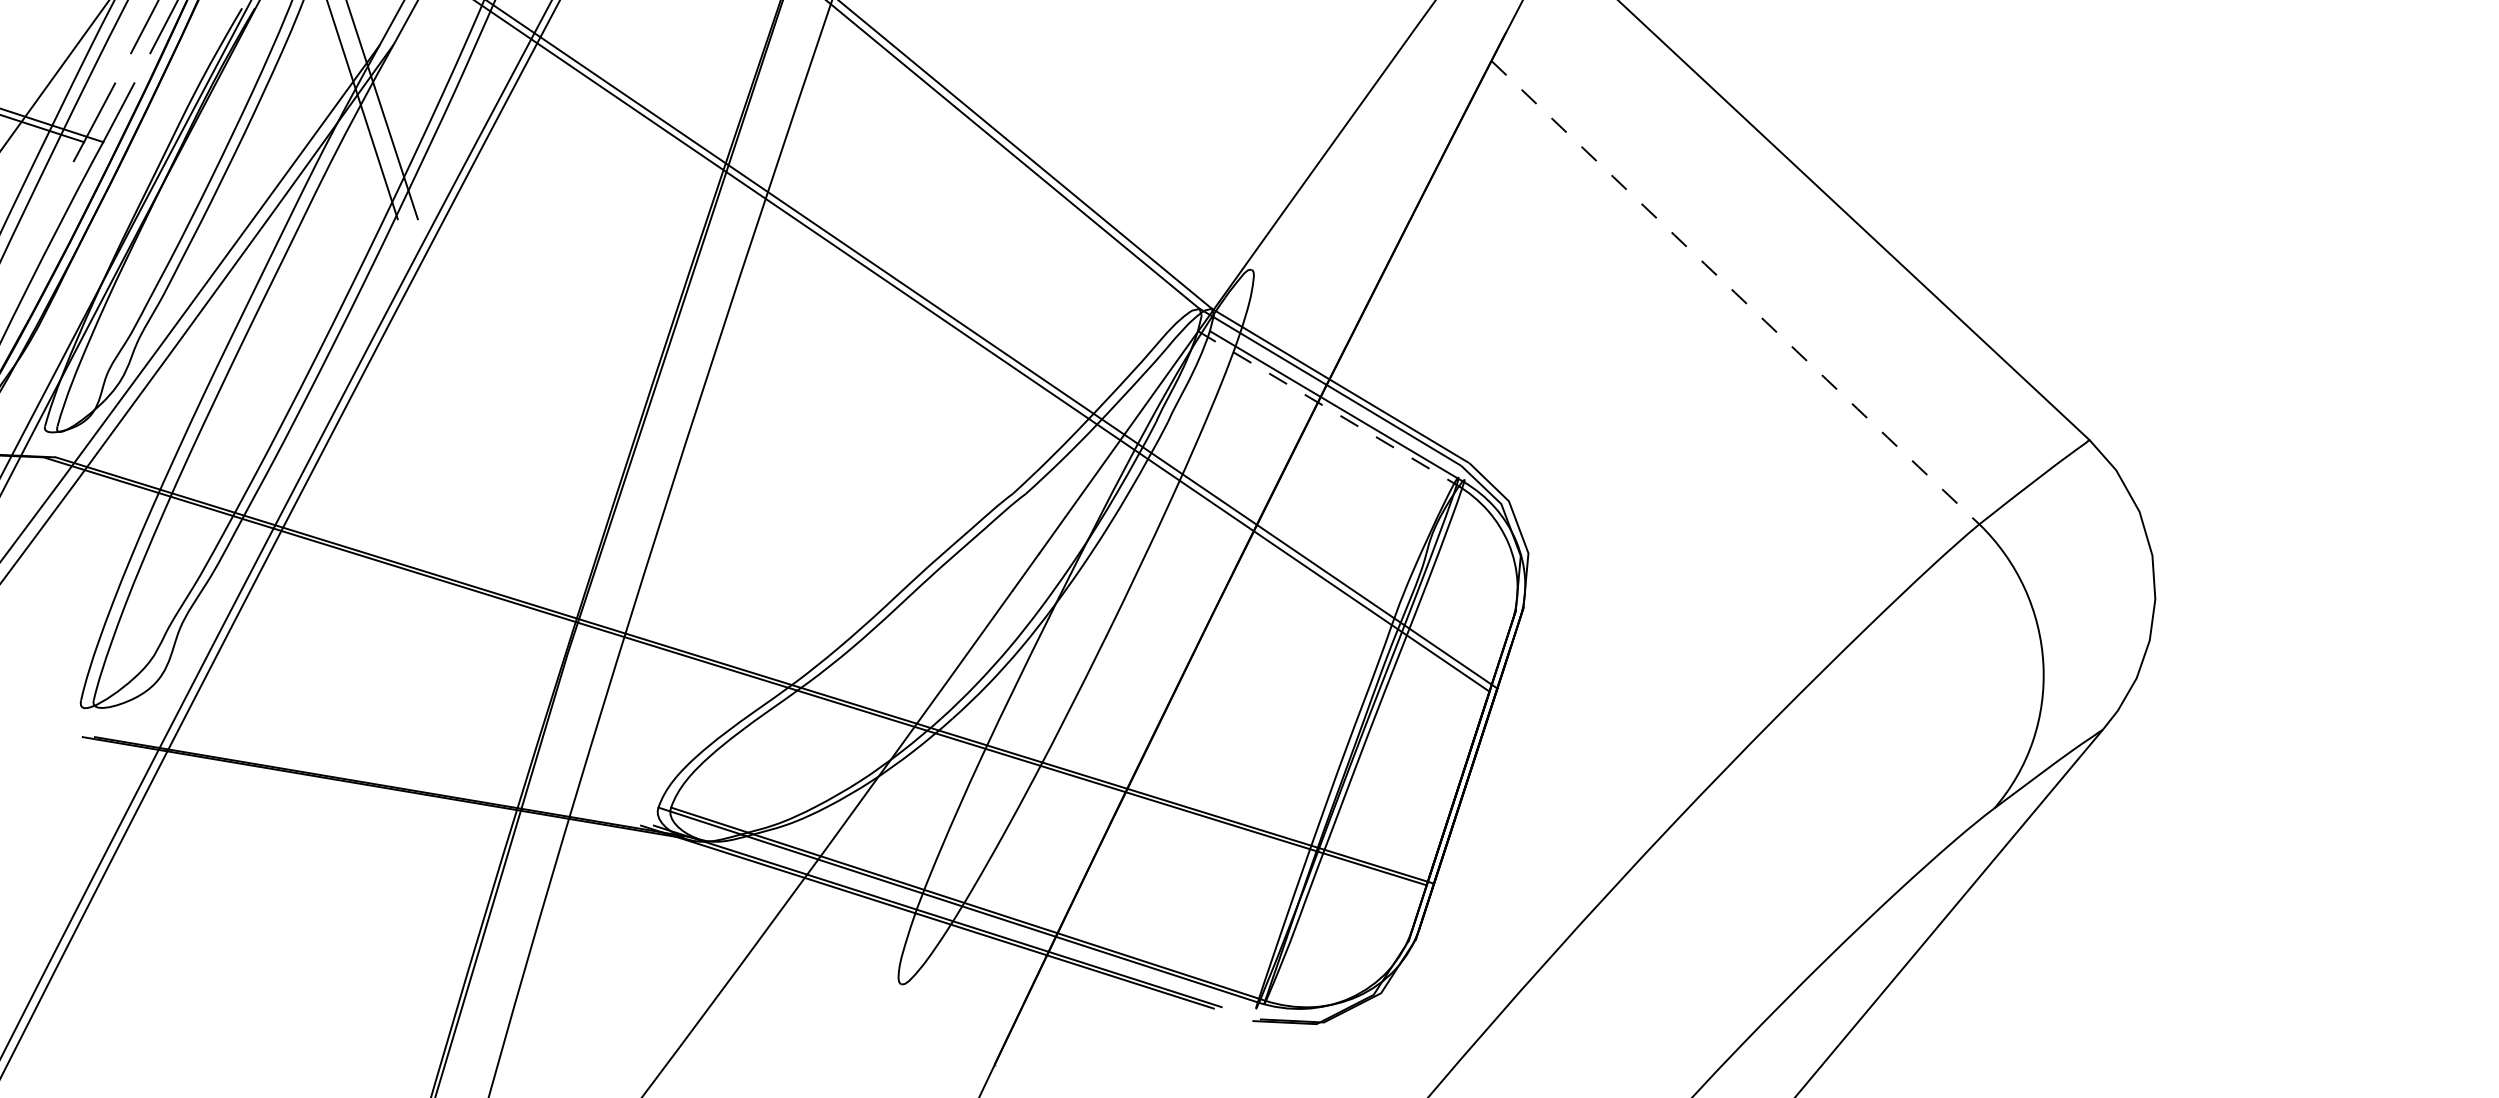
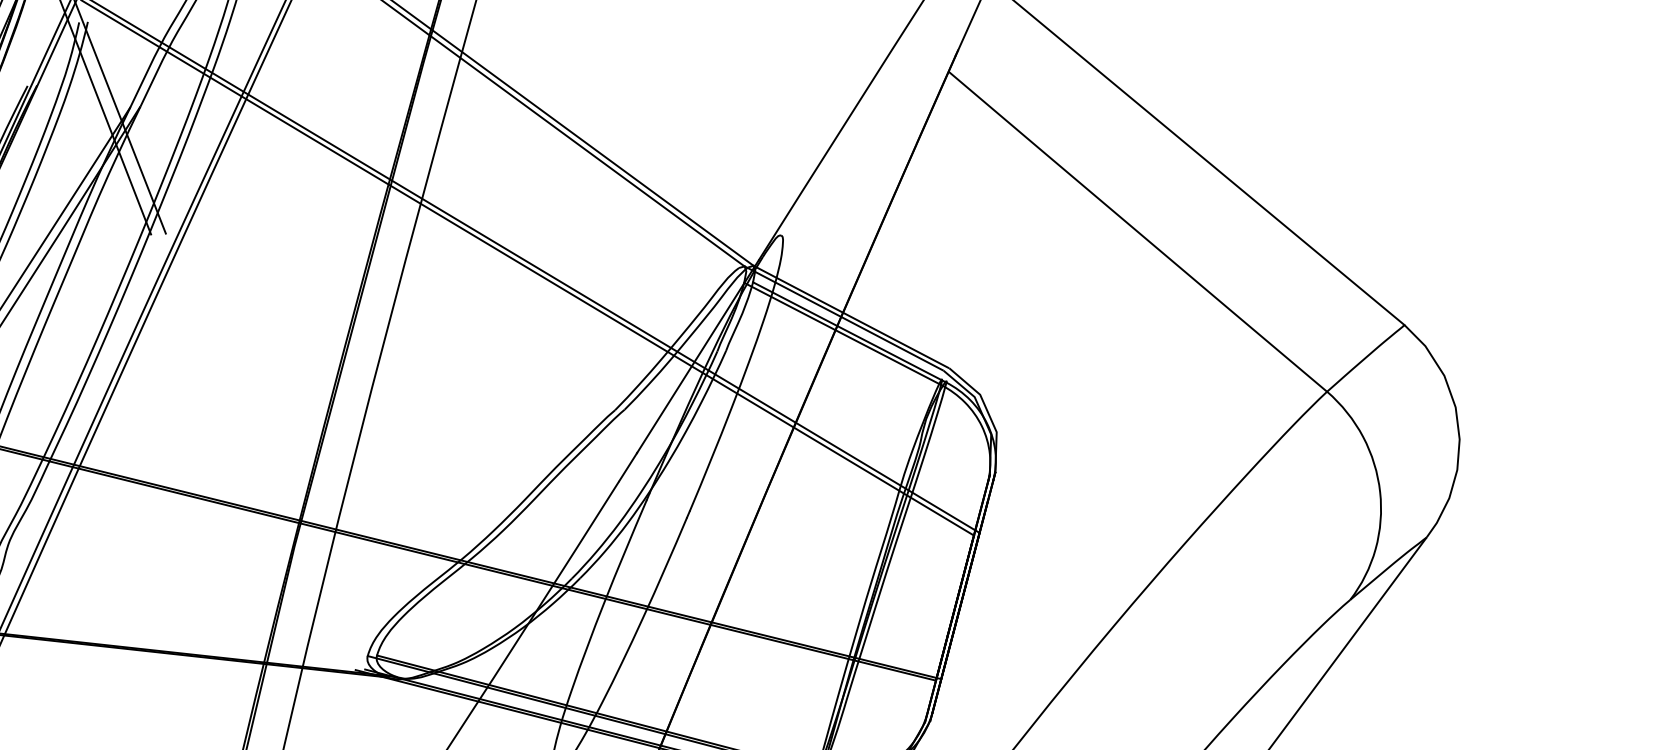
arc: (1735, 292) -> (1137, 231), dashed -> solid
line: (1327, 408) -> (842, 334), dashed -> solid

